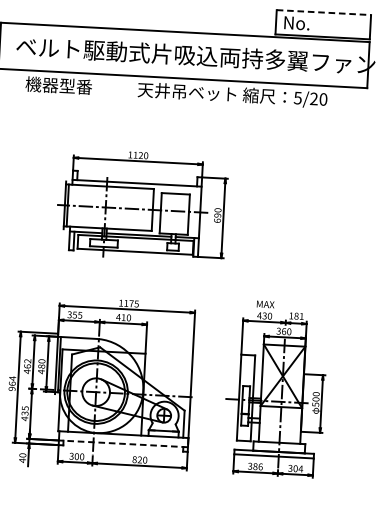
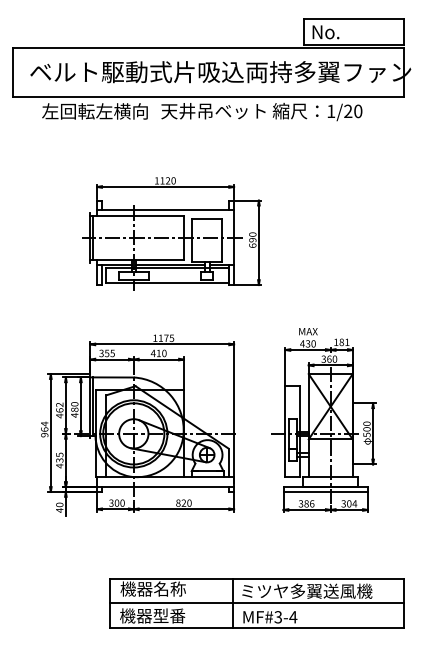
line: (324, 12) -> (354, 19), dashed -> solid
text: (75, 86) -> (94, 111), 機器型番 -> 左回転左横向
text: (298, 98) -> (331, 111), 5/20 -> 1/20
line: (123, 444) -> (165, 487), dashed -> solid

